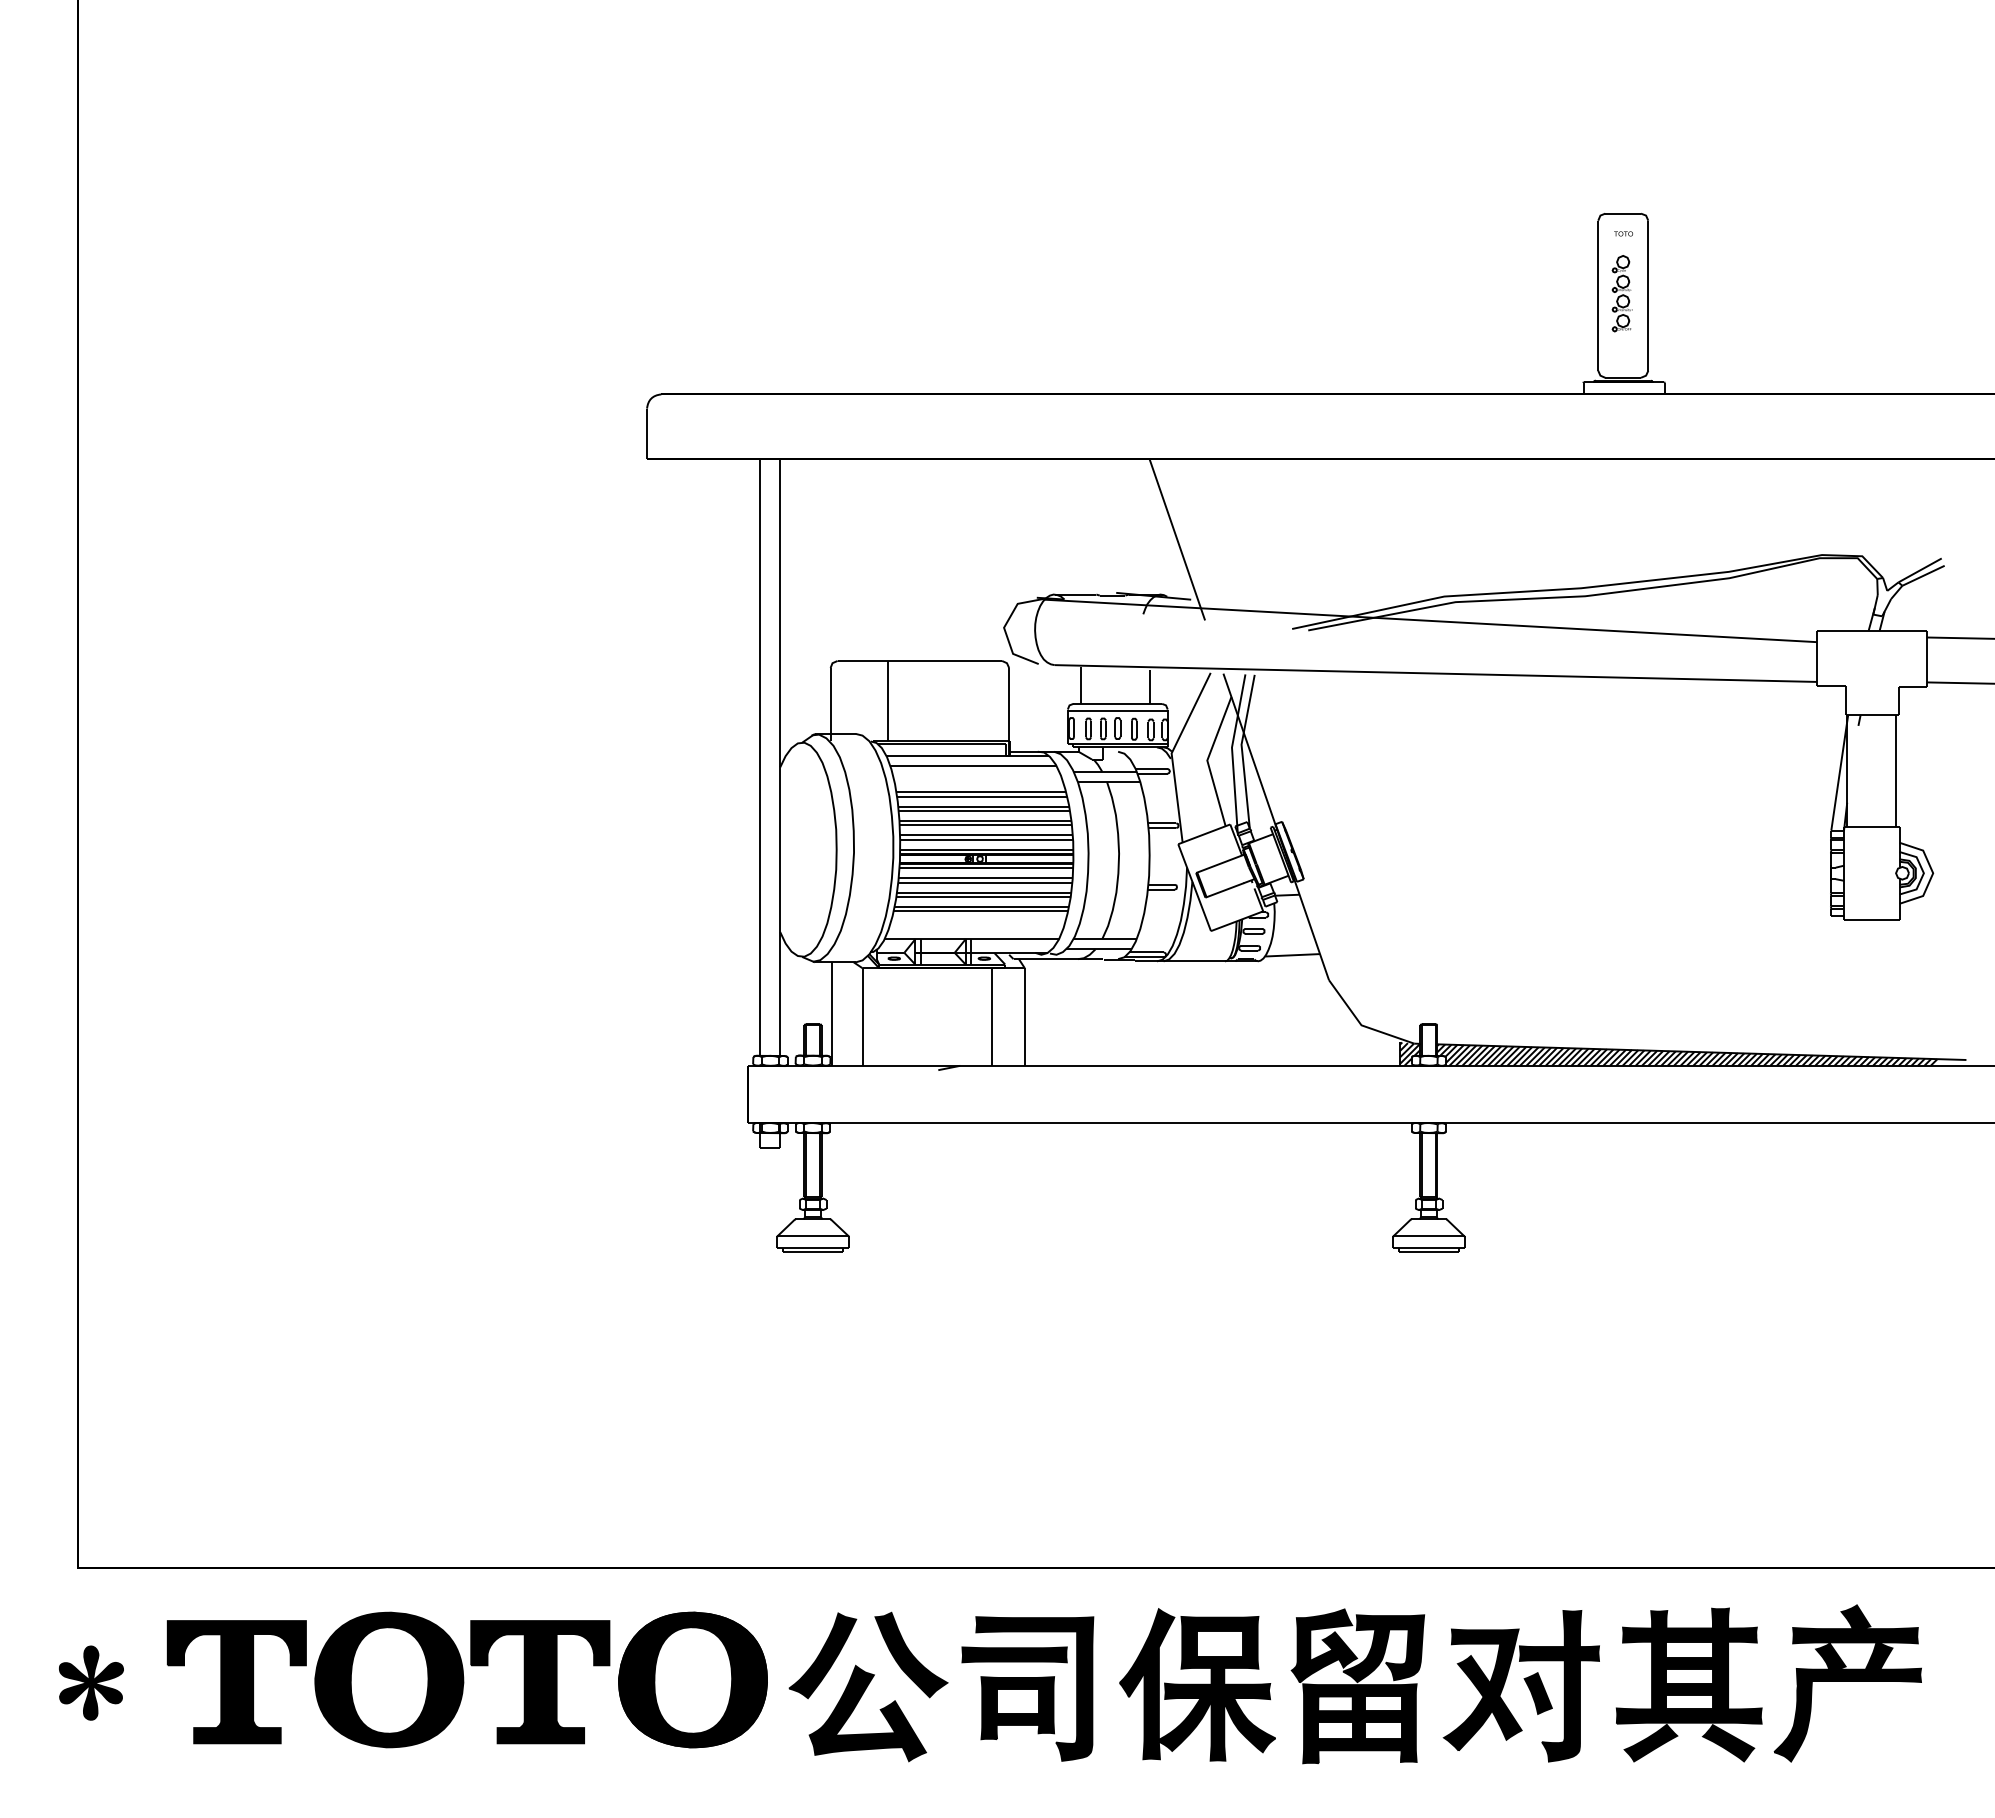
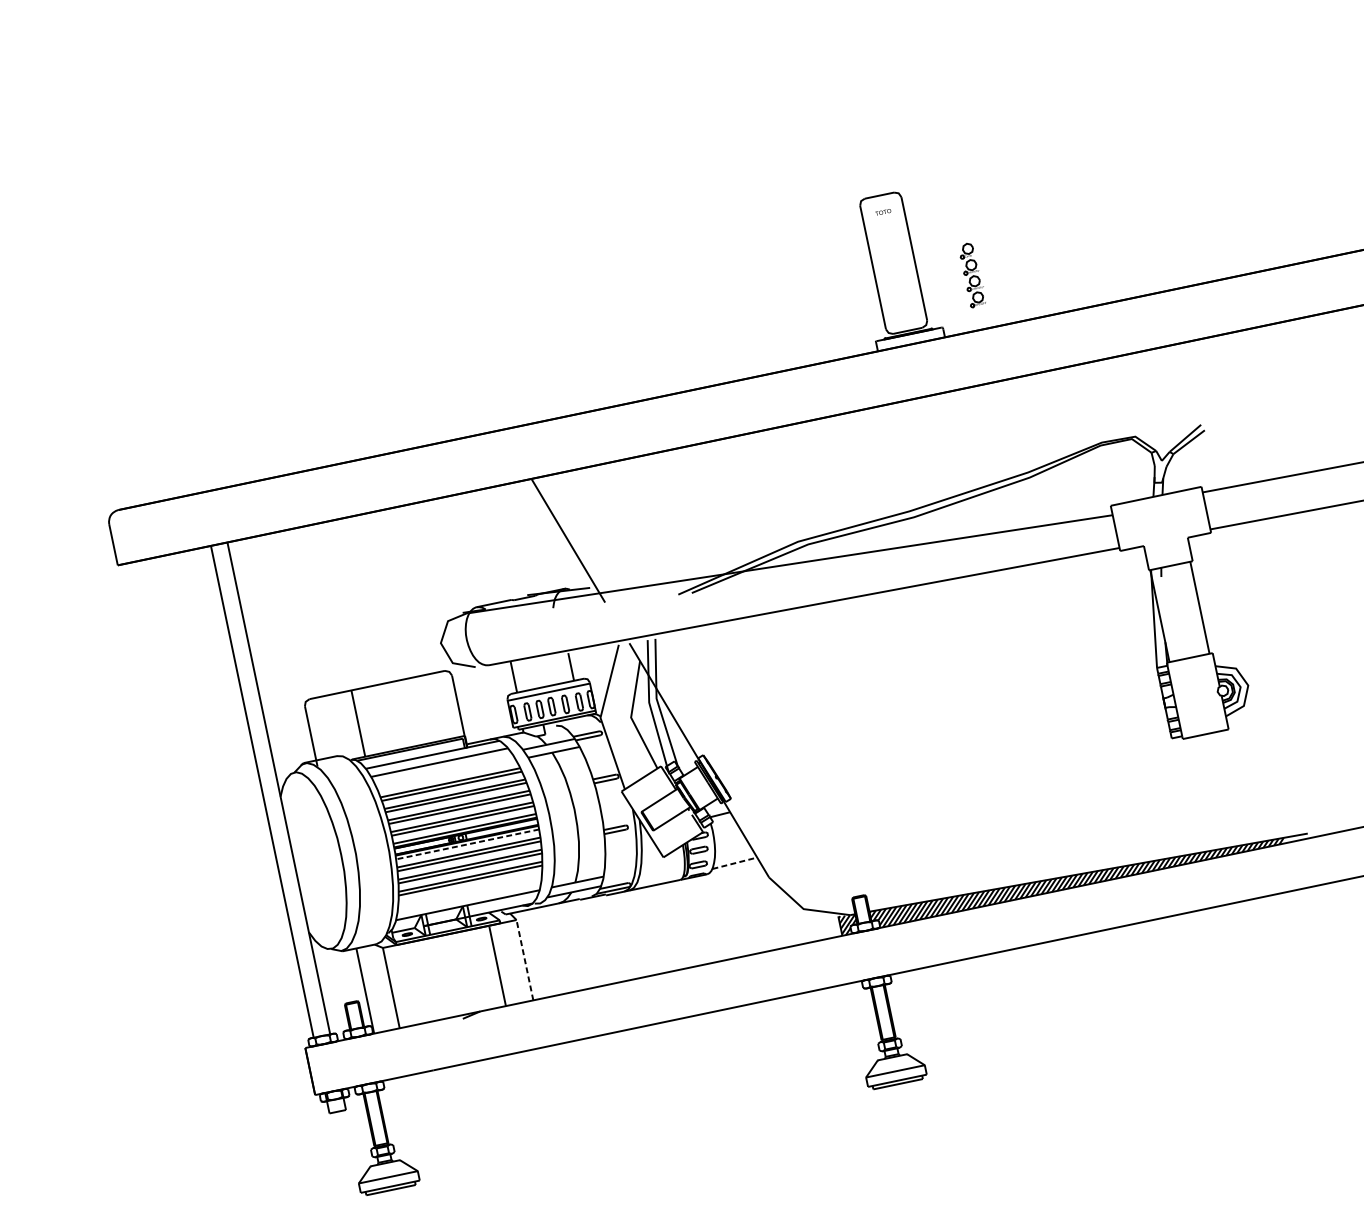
part: (1621, 293) -> (971, 275), moved
line: (986, 868) -> (467, 844), solid -> dashed
line: (1293, 955) -> (735, 863), solid -> dashed
line: (1024, 1017) -> (524, 960), solid -> dashed

